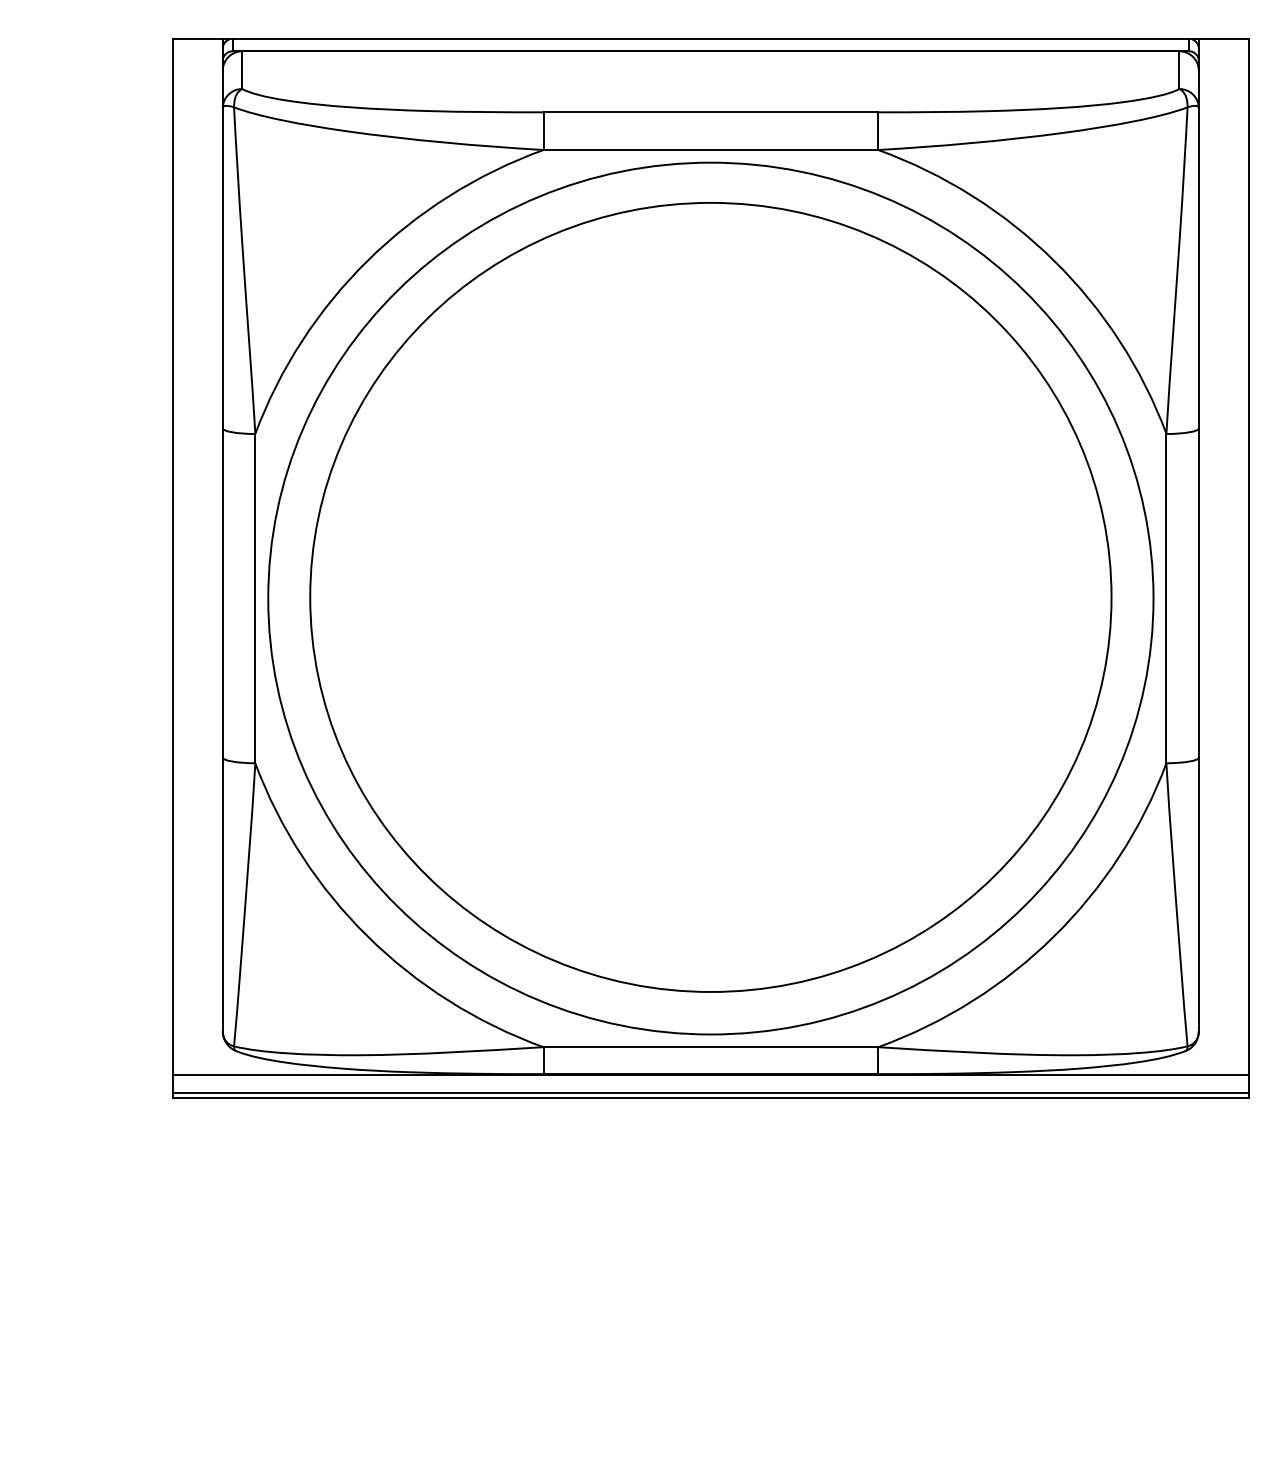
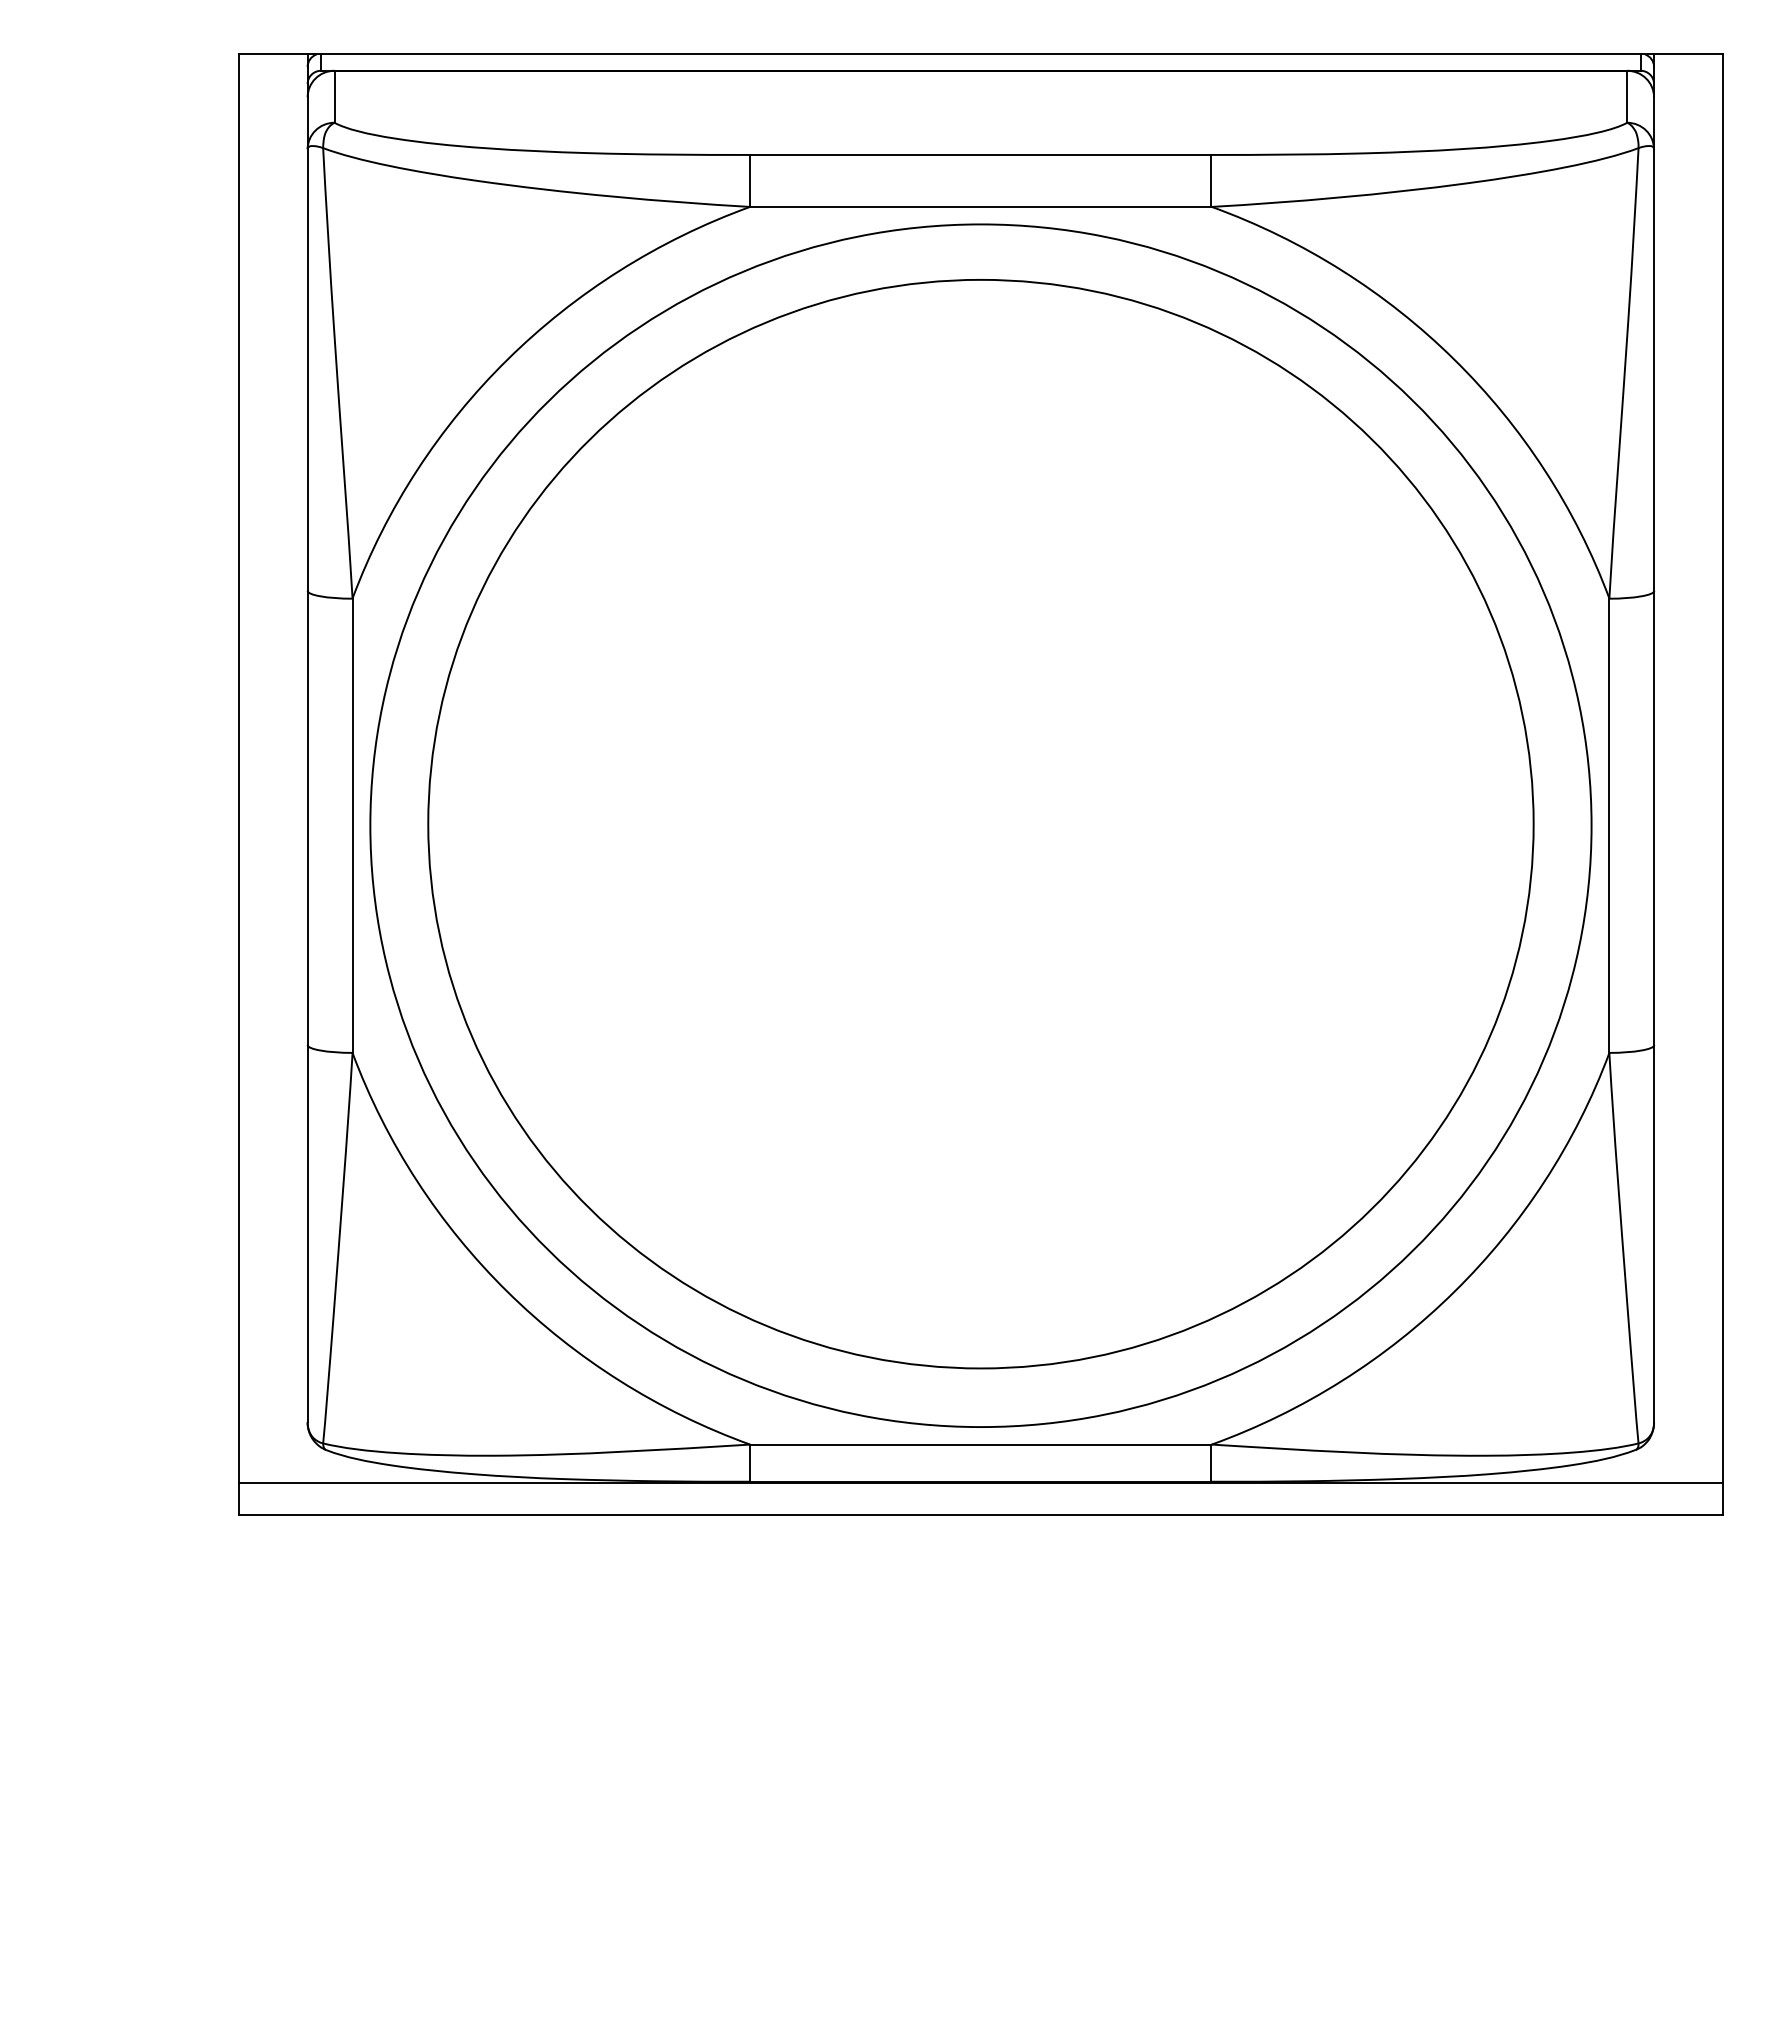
line: (710, 1092) -> (980, 1507), removed

